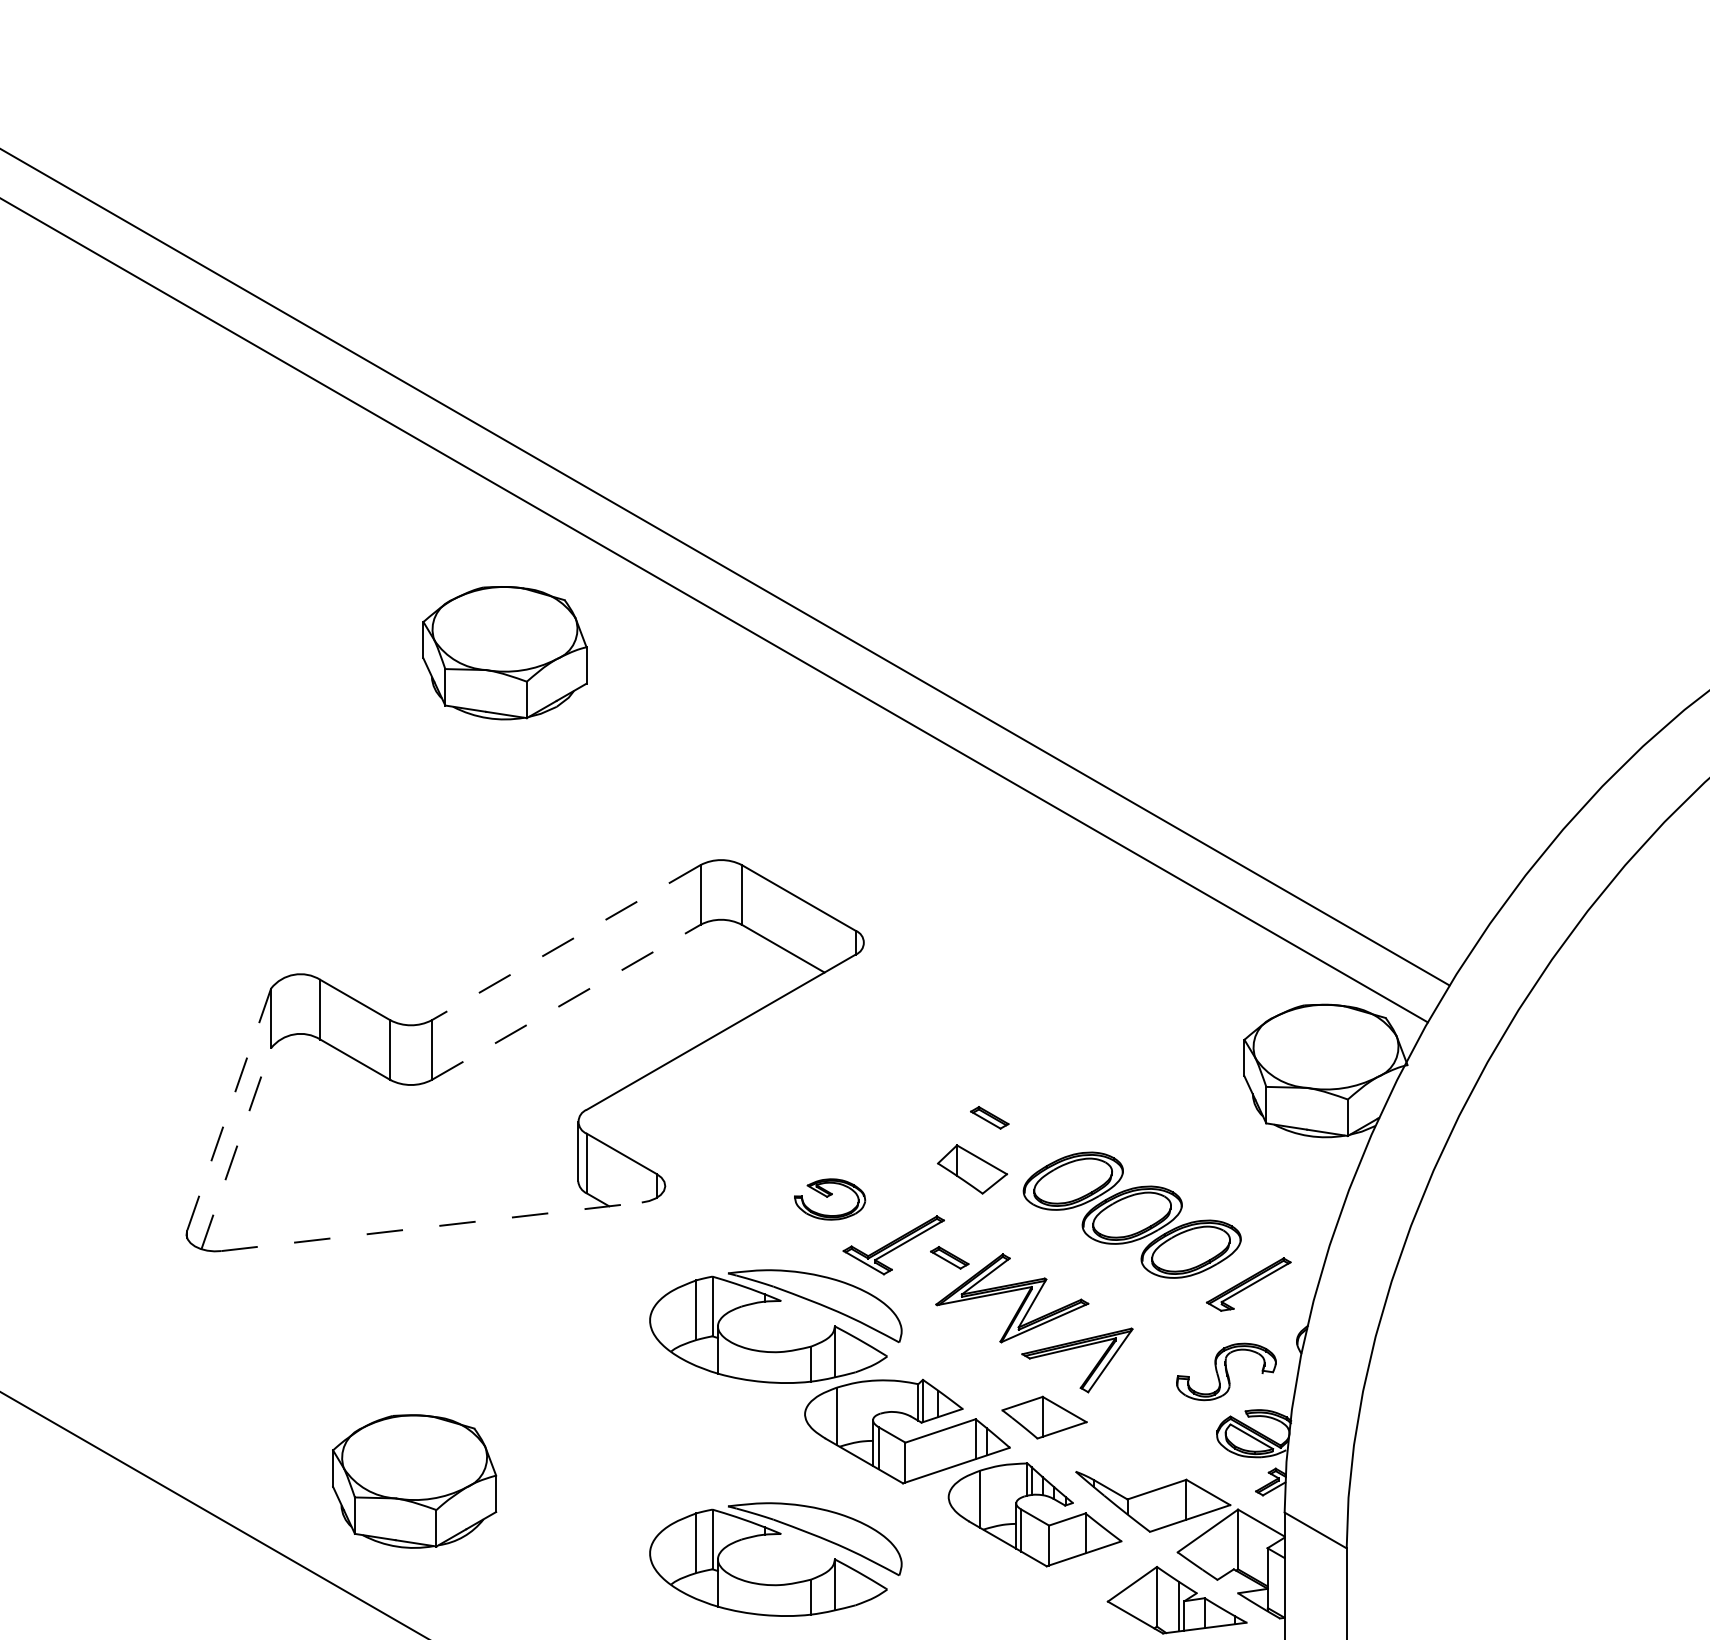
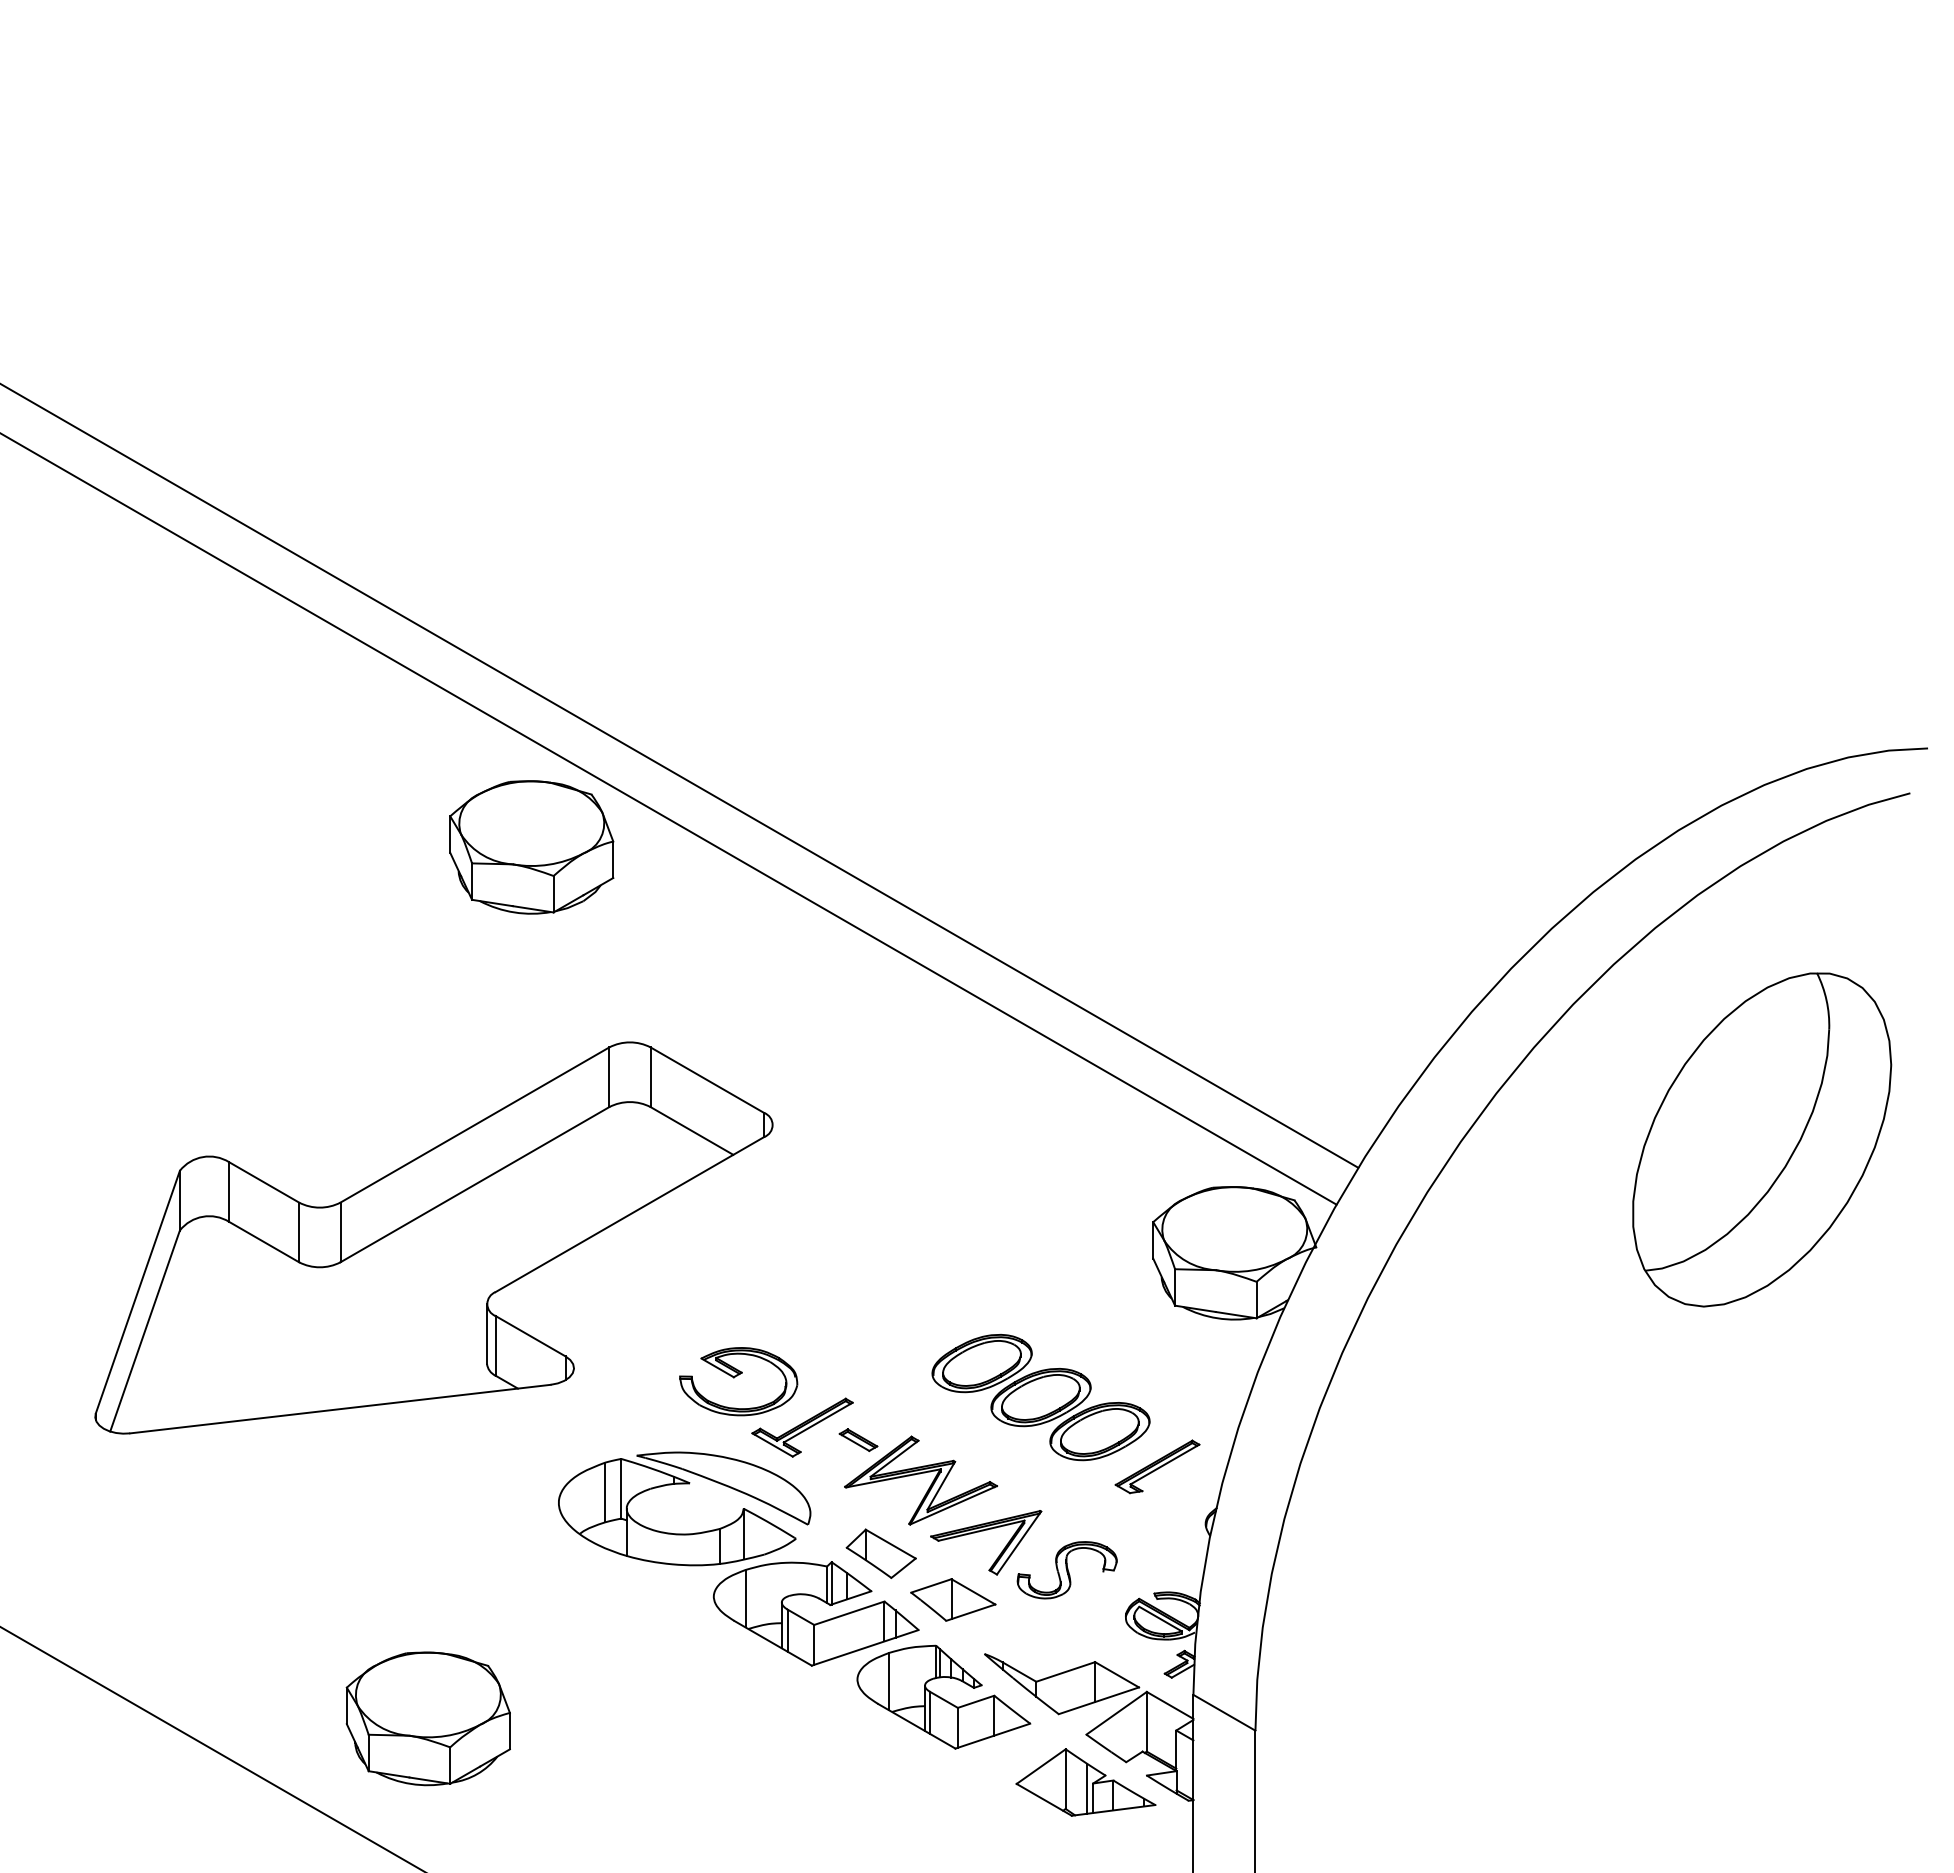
part: (504, 653) -> (531, 847), moved
line: (565, 943) -> (474, 1125), dashed -> solid
line: (566, 1002) -> (475, 1184), dashed -> solid
line: (228, 1110) -> (137, 1292), dashed -> solid
part: (989, 1118) -> (898, 1300), removed
line: (236, 1148) -> (145, 1330), dashed -> solid
part: (971, 1169) -> (880, 1553), moved
part: (829, 1199) -> (738, 1381), size x1.67
line: (431, 1227) -> (340, 1409), dashed -> solid
part: (1225, 1372) -> (1066, 1570), moved
part: (413, 1481) -> (427, 1718), moved
part: (775, 1535) -> (684, 1717), removed

